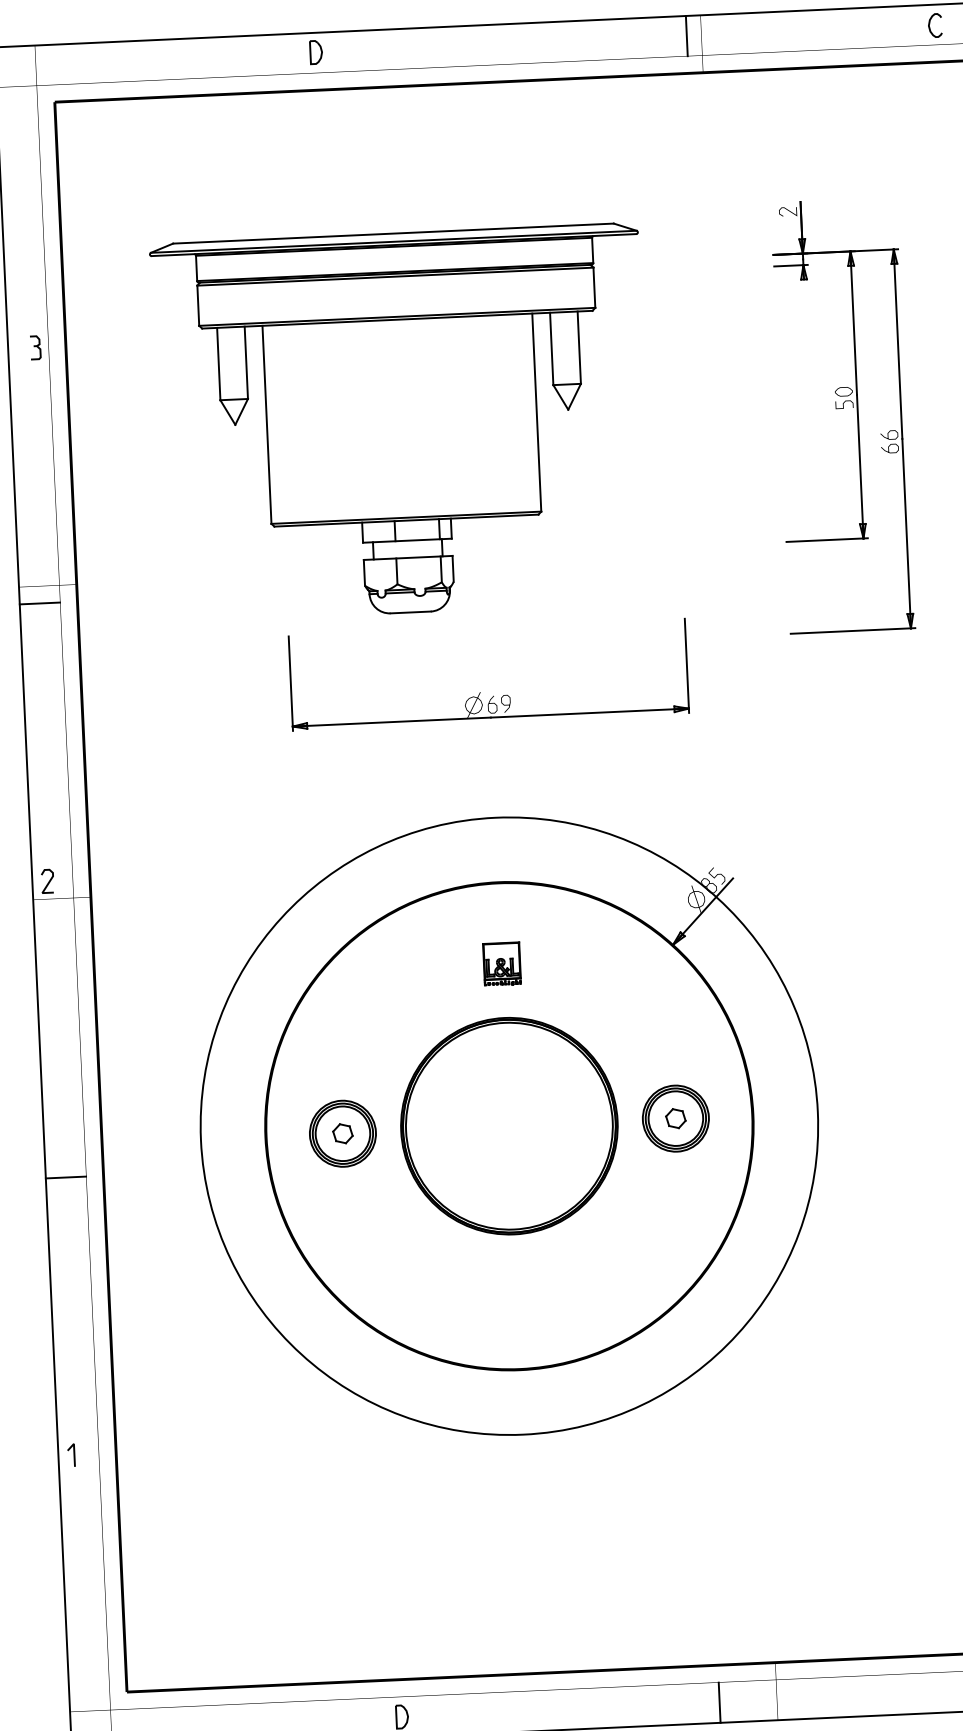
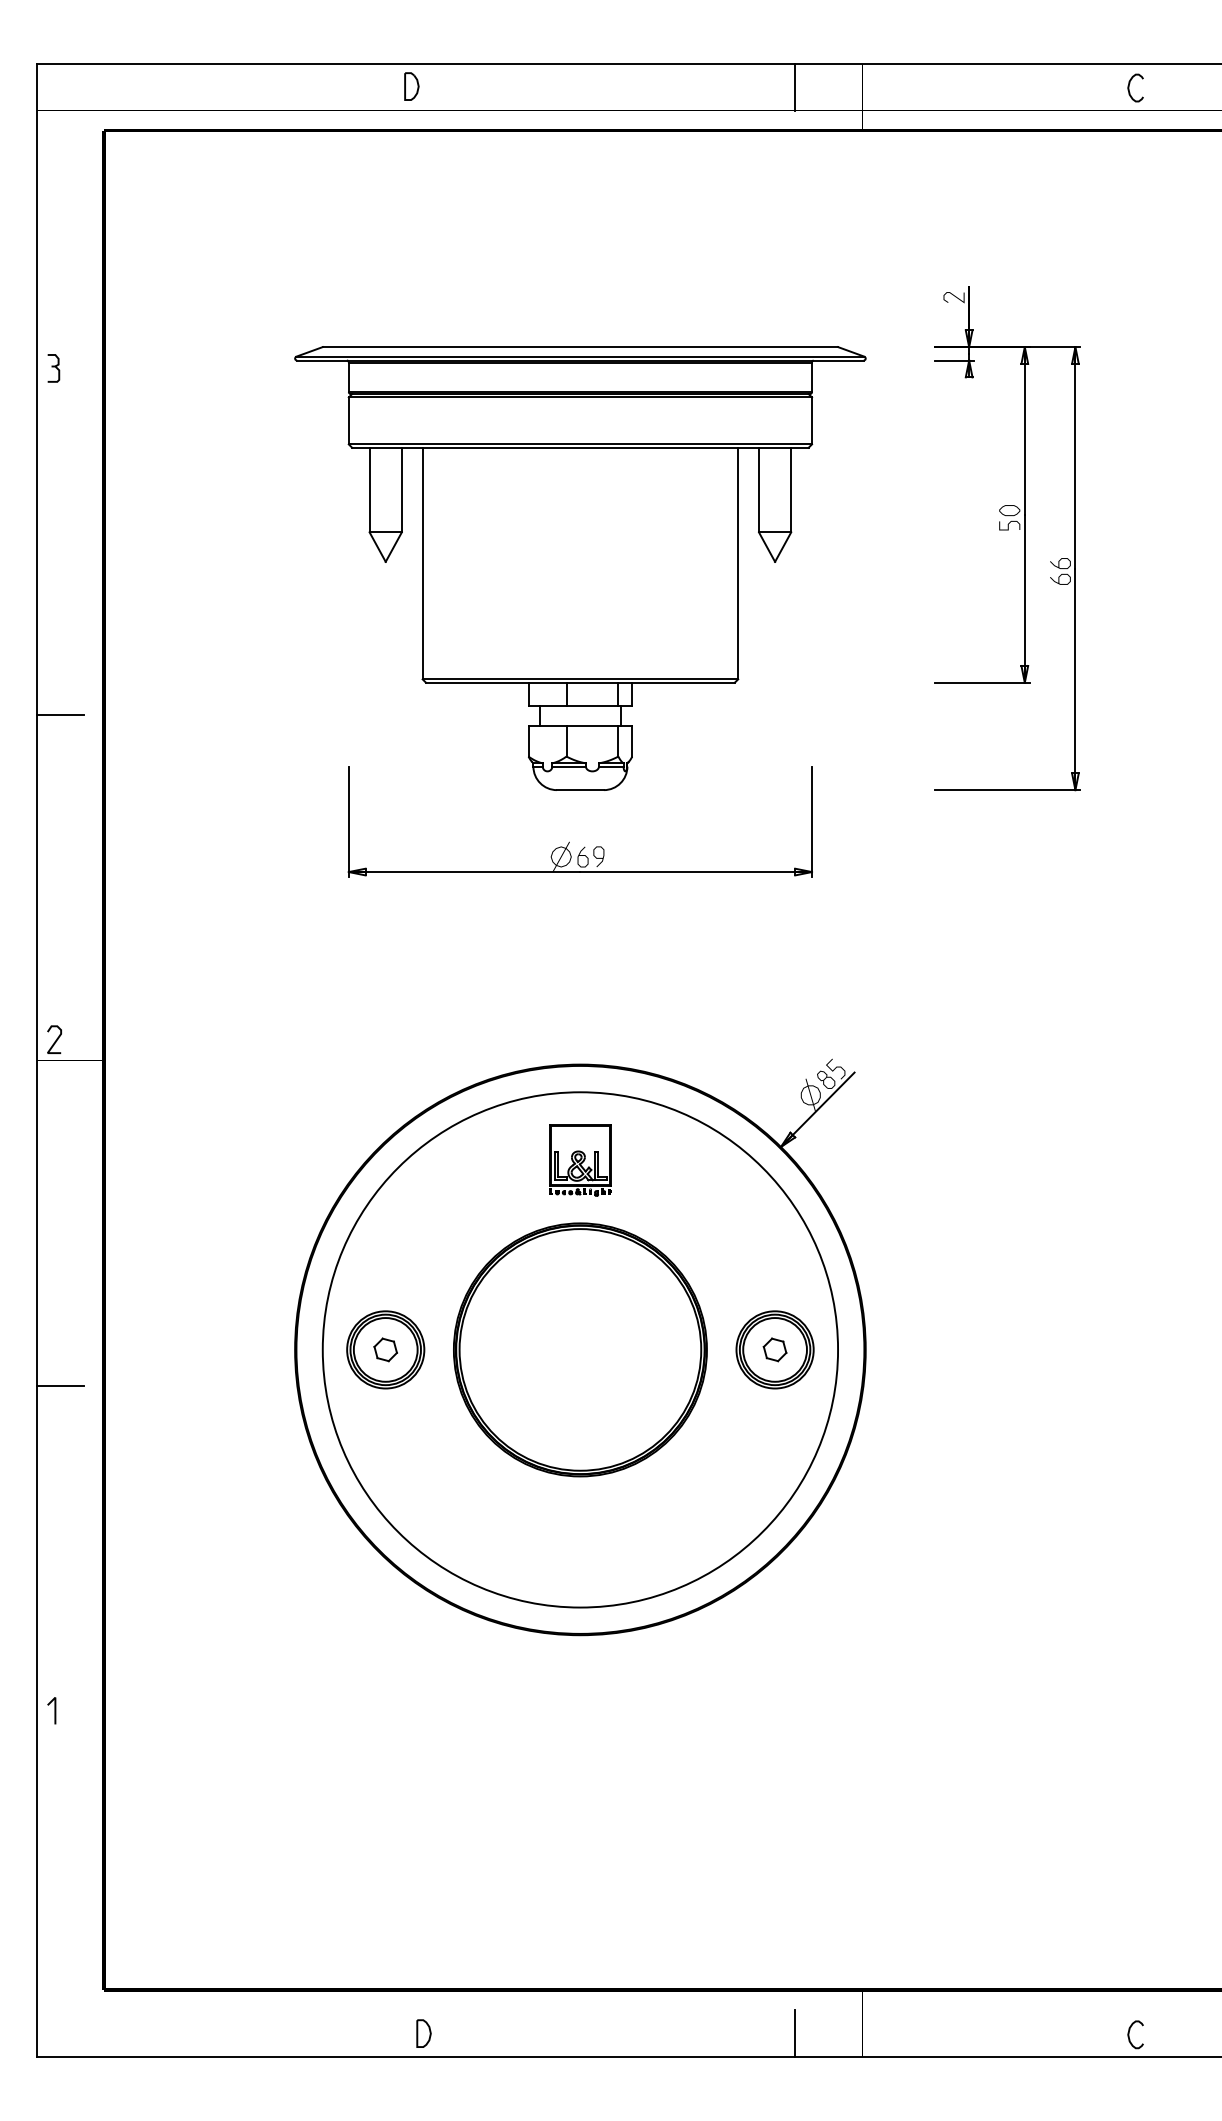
line: (687, 35) -> (795, 86), moved
part: (35, 347) -> (53, 368), moved
part: (402, 422) -> (580, 568), moved
part: (502, 964) -> (580, 1160), size x1.43
circle: (509, 1125) -> (580, 1349), size x0.71

